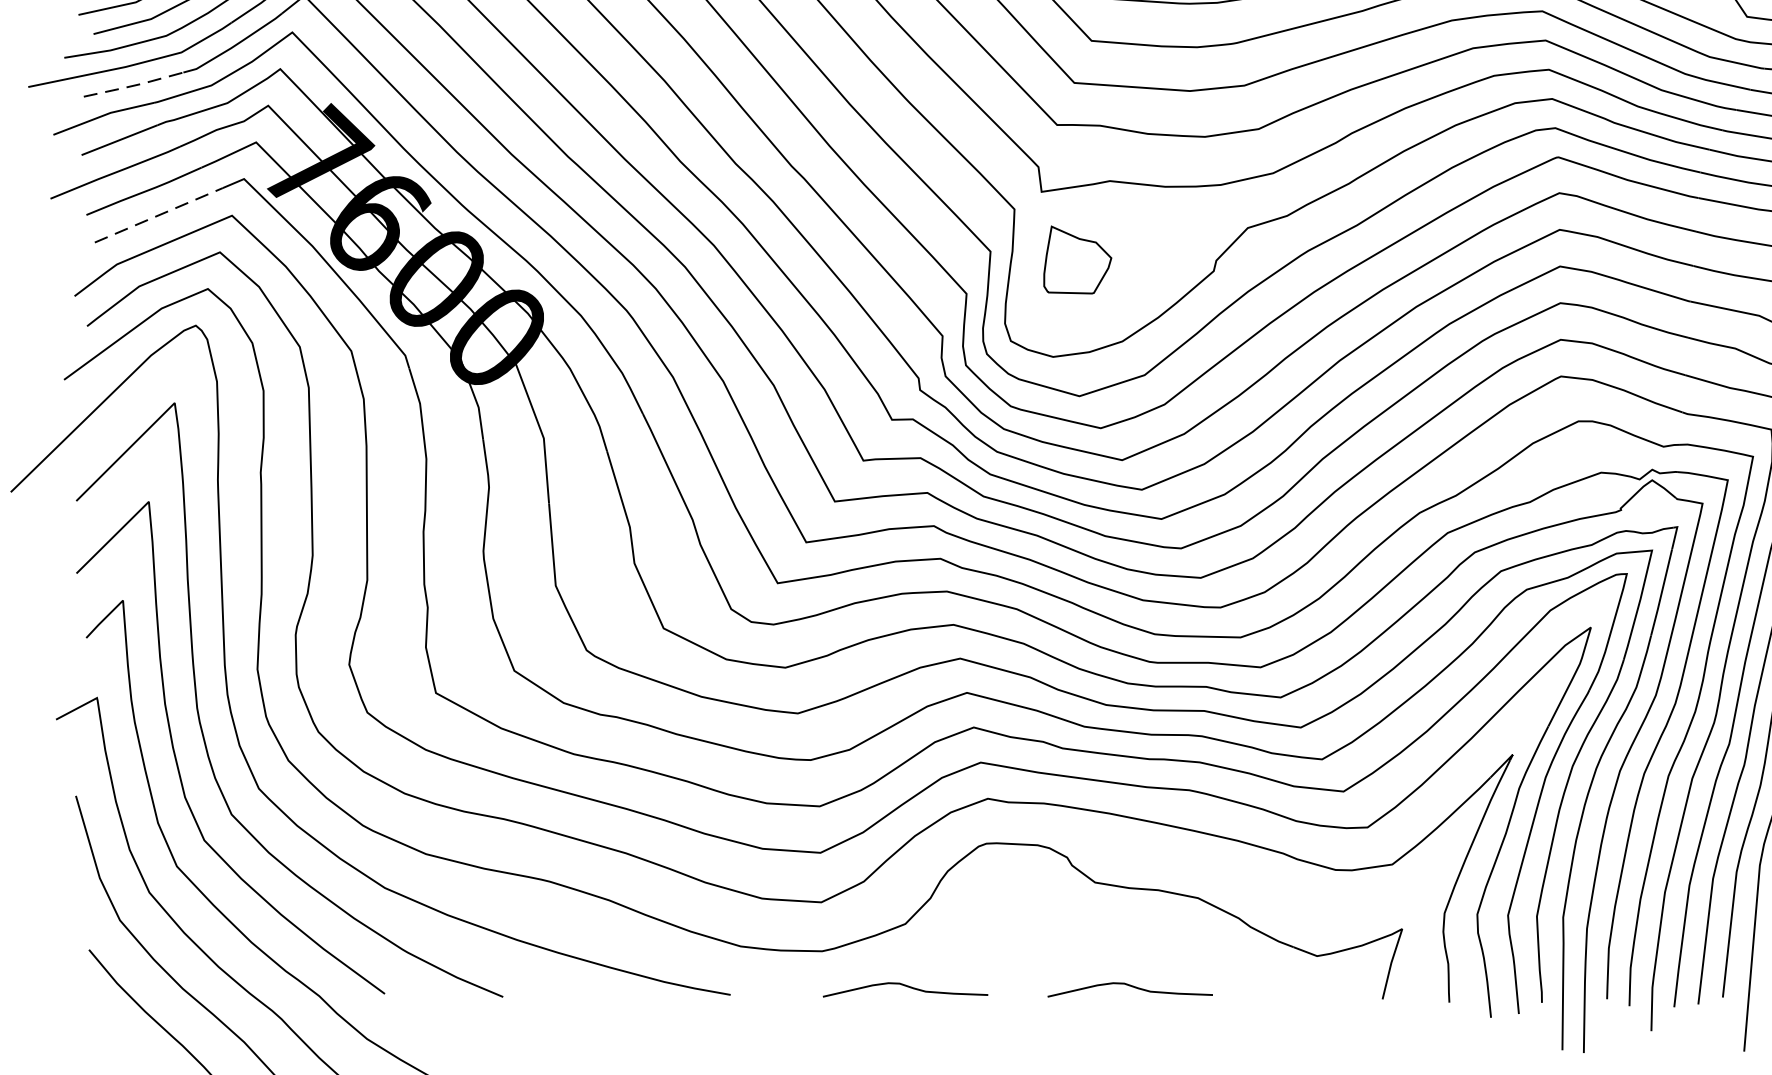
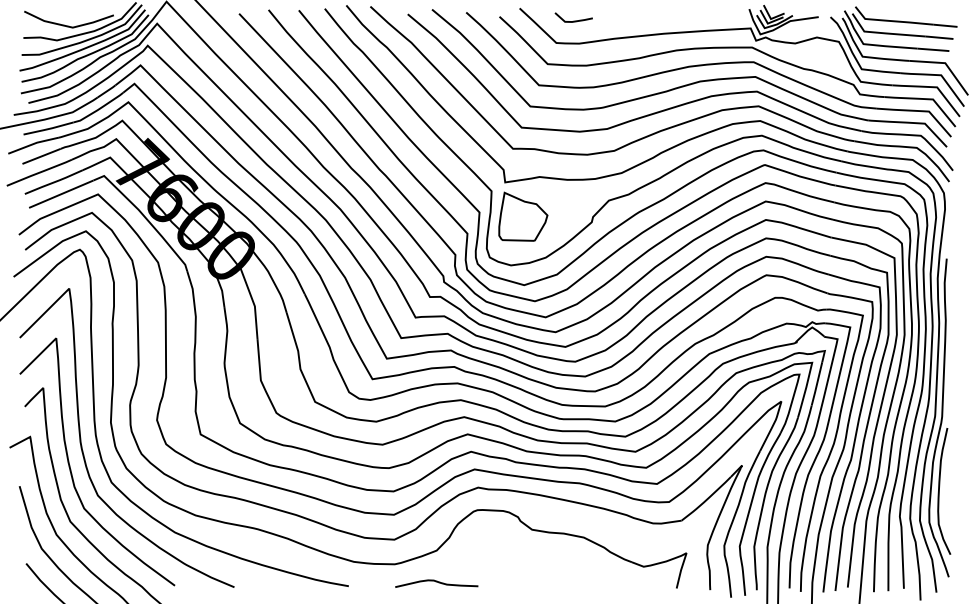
line: (133, 86) -> (48, 129), dashed -> solid
line: (159, 215) -> (61, 194), dashed -> solid
part: (1077, 259) -> (523, 216), size x1.43
curve: (1129, 987) -> (549, 582), removed

